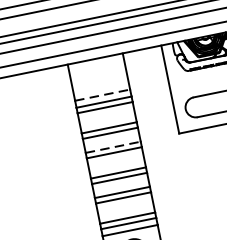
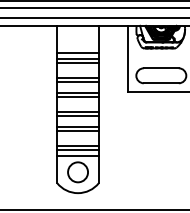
line: (103, 95) -> (78, 53), dashed -> solid
line: (113, 146) -> (78, 92), dashed -> solid

